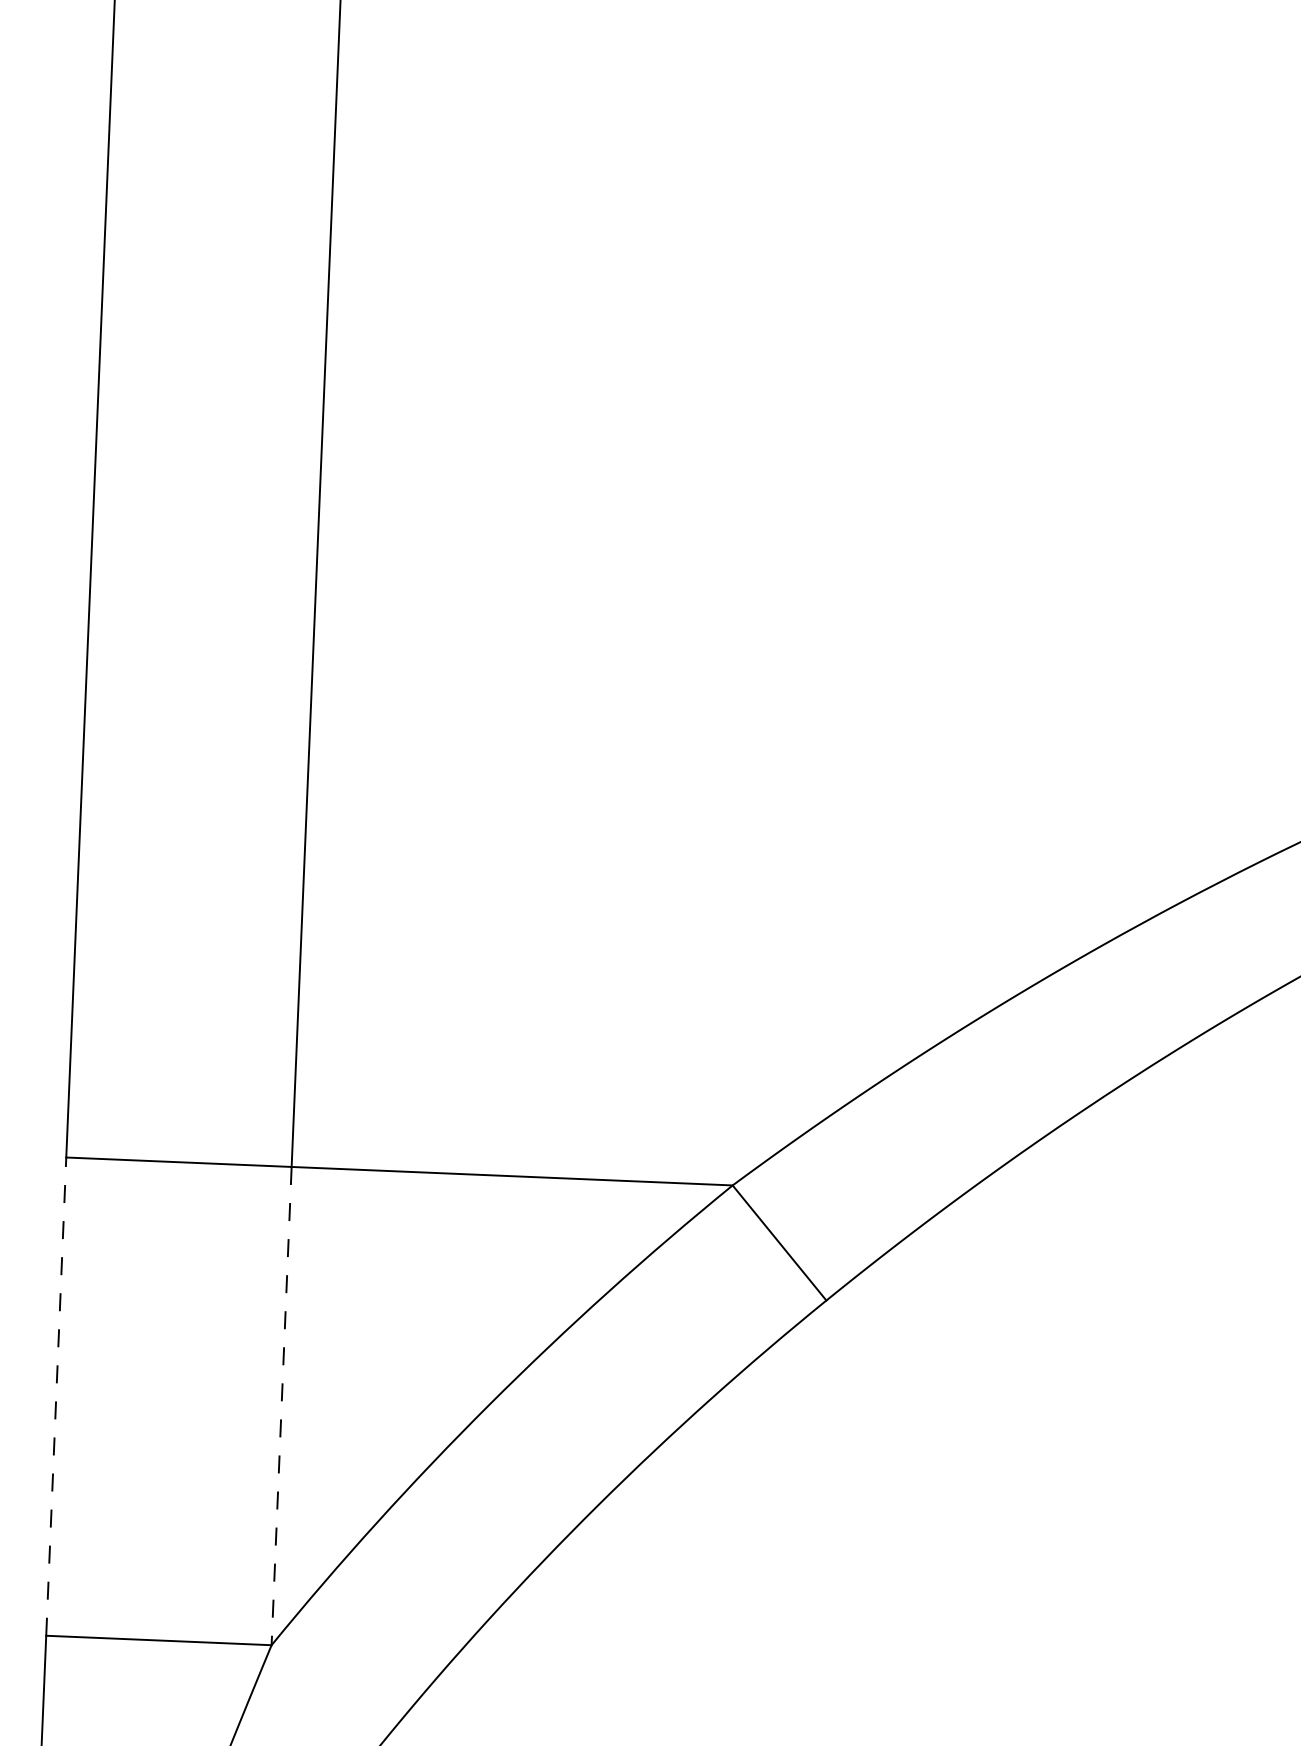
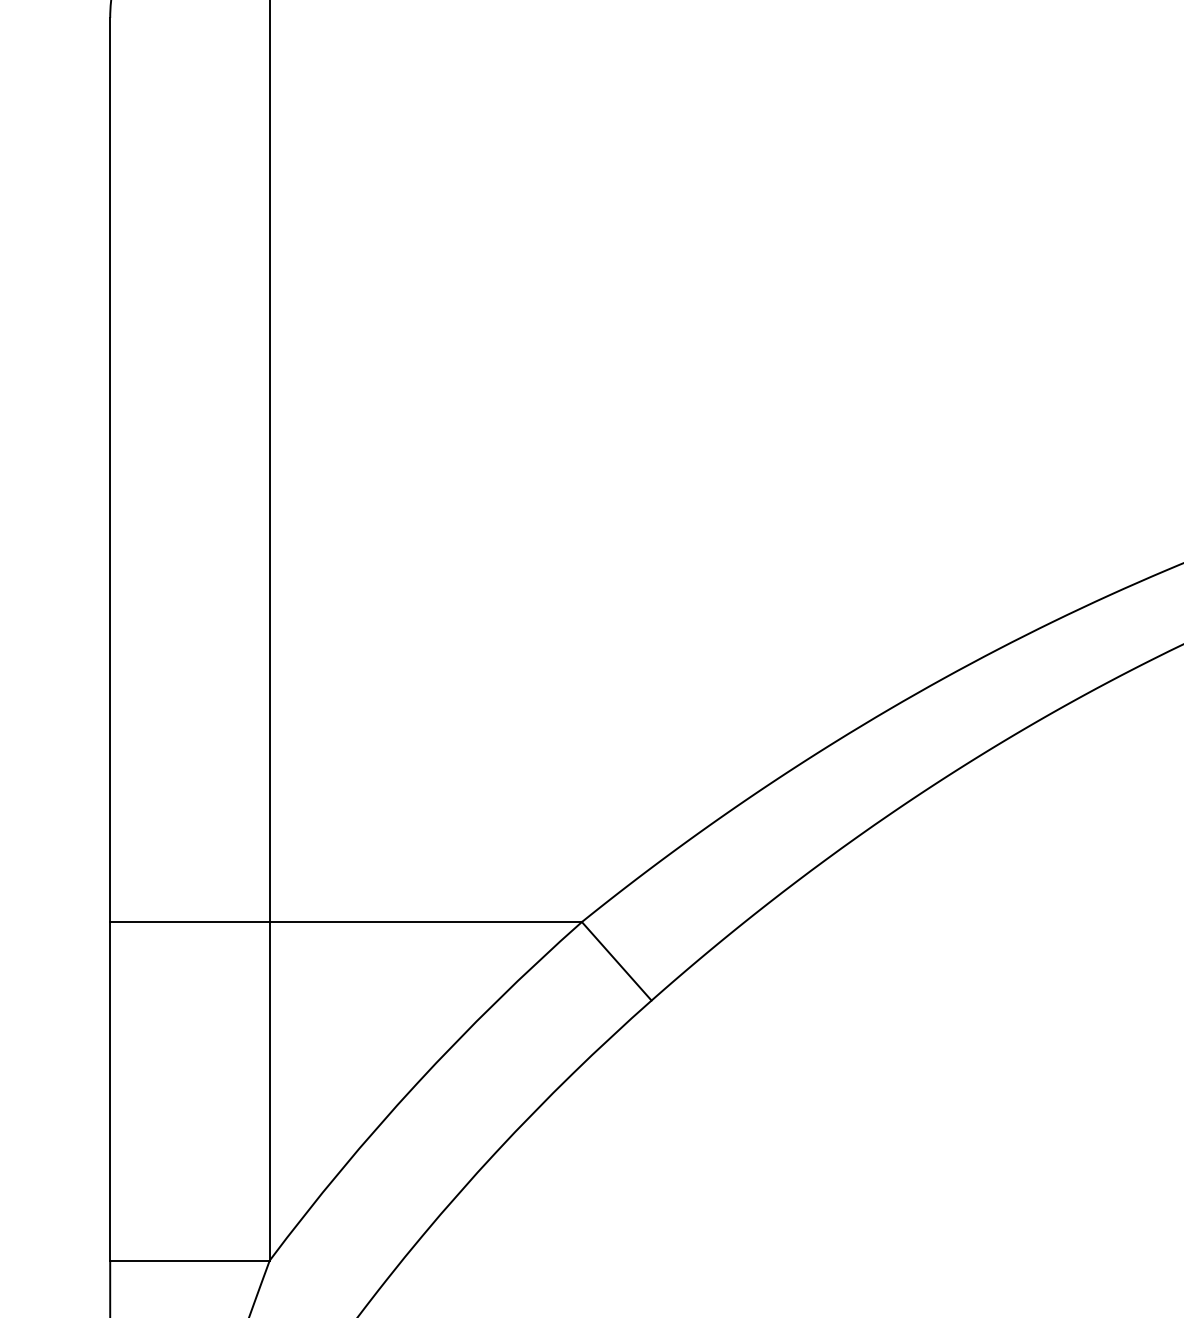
line: (56, 1395) -> (110, 1090), dashed -> solid
line: (281, 1406) -> (269, 1091), dashed -> solid

